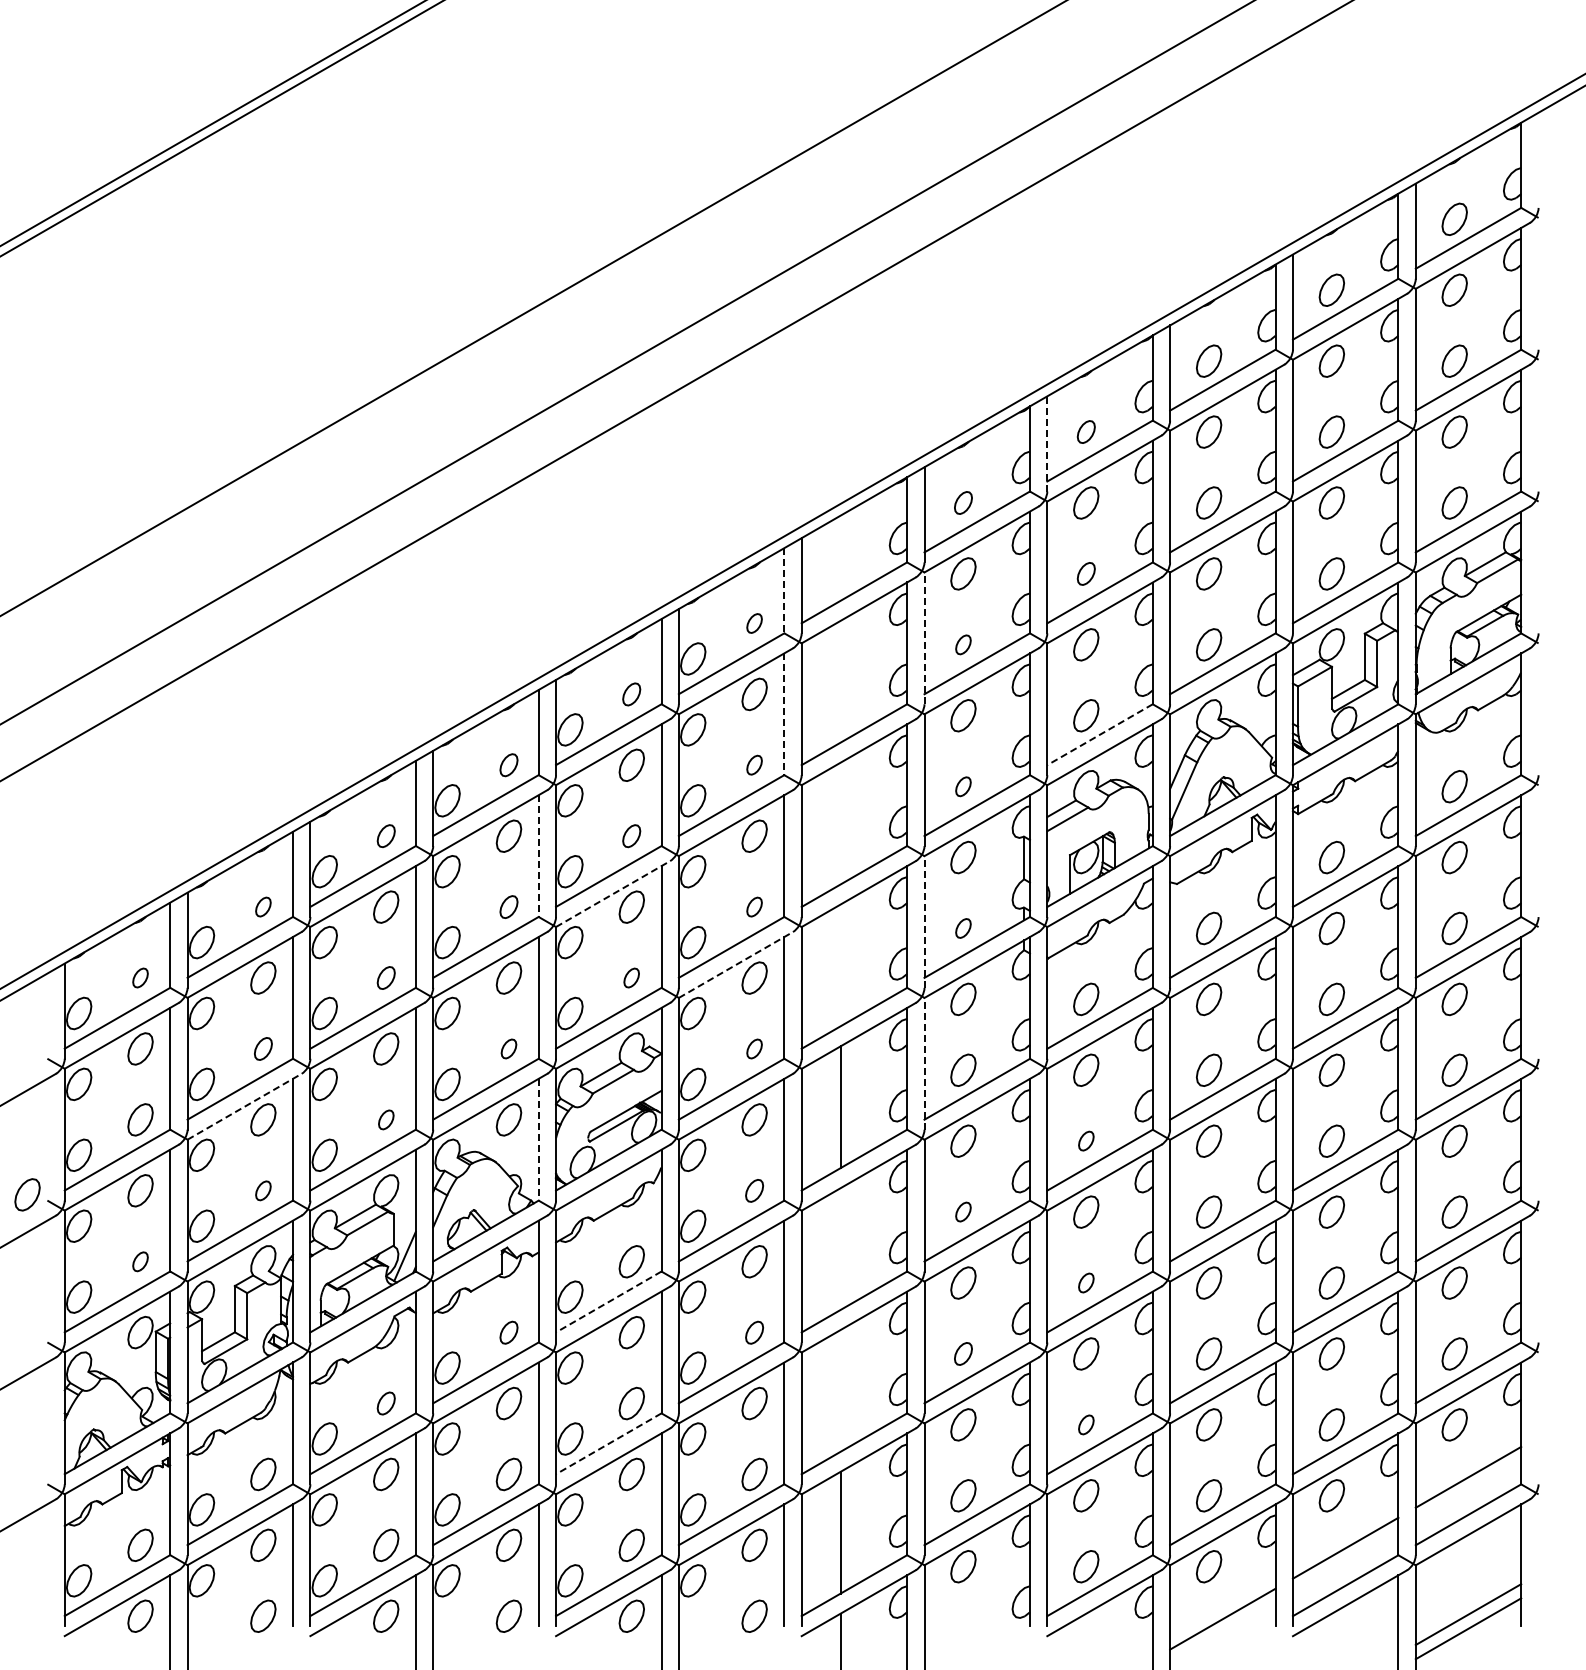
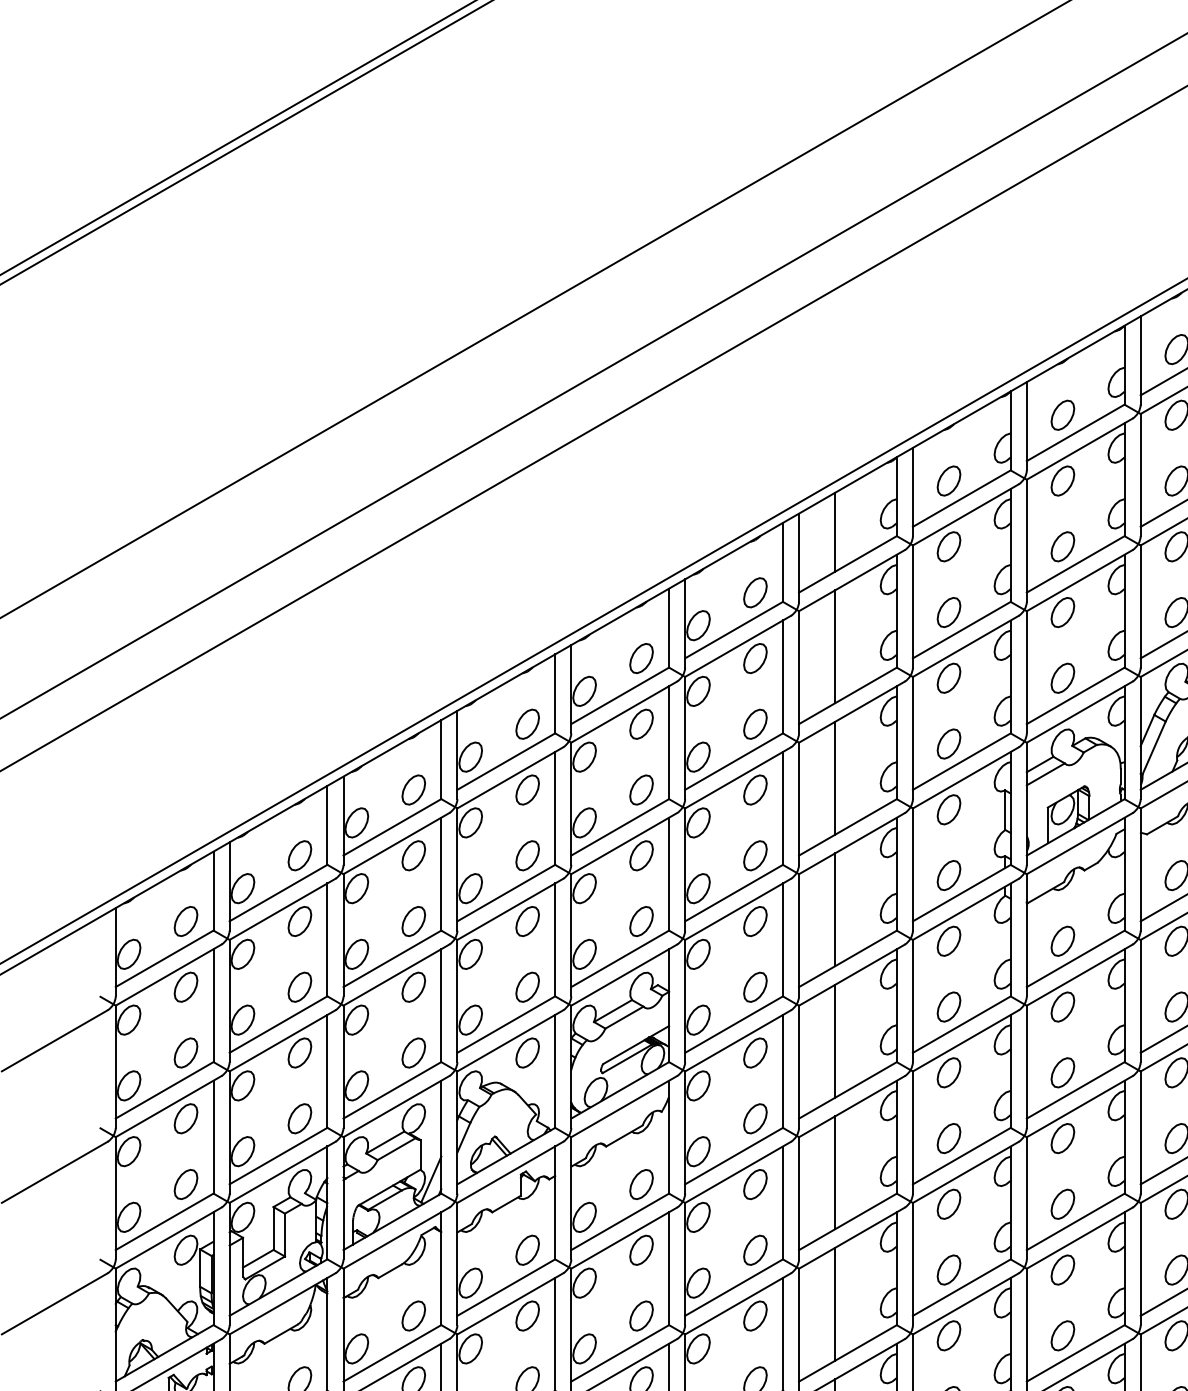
part: (1086, 431) -> (1063, 414), size x1.43
line: (1047, 443) -> (1026, 425), dashed -> solid
part: (963, 502) -> (949, 480), size x1.43
line: (840, 557) -> (835, 531), added
part: (1086, 573) -> (1063, 546), size x1.43
line: (784, 590) -> (783, 562), dashed -> solid
part: (754, 623) -> (755, 592), size x1.67
line: (924, 638) -> (912, 606), dashed -> solid
part: (963, 644) -> (949, 612), size x1.67
line: (840, 681) -> (835, 646), added
part: (631, 694) -> (641, 658), size x1.43
line: (784, 714) -> (783, 677), dashed -> solid
line: (1100, 734) -> (1076, 695), dashed -> solid
part: (508, 764) -> (527, 723), size x1.43
part: (754, 764) -> (755, 723), size x1.67
part: (963, 786) -> (949, 743), size x1.67
line: (840, 823) -> (835, 778), added
part: (386, 835) -> (414, 789), size x1.43
part: (631, 835) -> (641, 789), size x1.43
line: (538, 856) -> (555, 808), dashed -> solid
line: (613, 894) -> (624, 844), dashed -> solid
part: (263, 906) -> (300, 855), size x1.67
part: (508, 906) -> (527, 855), size x1.43
part: (754, 906) -> (755, 855), size x1.67
line: (924, 922) -> (912, 870), dashed -> solid
part: (963, 928) -> (949, 875), size x1.67
line: (735, 964) -> (737, 908), dashed -> solid
line: (840, 965) -> (835, 909), added
part: (140, 977) -> (185, 921), size x1.67
part: (386, 977) -> (414, 921), size x1.43
part: (631, 977) -> (641, 921), size x1.67
part: (263, 1048) -> (300, 986), size x1.43
part: (508, 1048) -> (527, 986), size x1.67
part: (754, 1048) -> (755, 986), size x1.67
line: (924, 1063) -> (912, 1000), dashed -> solid
line: (244, 1106) -> (282, 1040), dashed -> solid
part: (386, 1119) -> (414, 1052), size x1.67
line: (538, 1139) -> (555, 1071), dashed -> solid
part: (1086, 1140) -> (1063, 1072), size x1.67
part: (263, 1190) -> (300, 1118), size x1.67
part: (754, 1190) -> (755, 1118), size x1.43
part: (27, 1194) -> (81, 1122), removed
part: (963, 1211) -> (949, 1137), size x1.67
line: (840, 1248) -> (835, 1172), added
part: (140, 1261) -> (185, 1184), size x1.67
part: (1086, 1282) -> (1063, 1203), size x1.67
line: (608, 1301) -> (619, 1221), dashed -> solid
part: (508, 1332) -> (527, 1250), size x1.43
part: (754, 1332) -> (755, 1250), size x1.43
part: (963, 1353) -> (949, 1269), size x1.43
line: (840, 1390) -> (835, 1303), added
part: (386, 1403) -> (414, 1315), size x1.43
part: (1086, 1424) -> (1063, 1335), size x1.67
line: (608, 1443) -> (619, 1353), dashed -> solid

